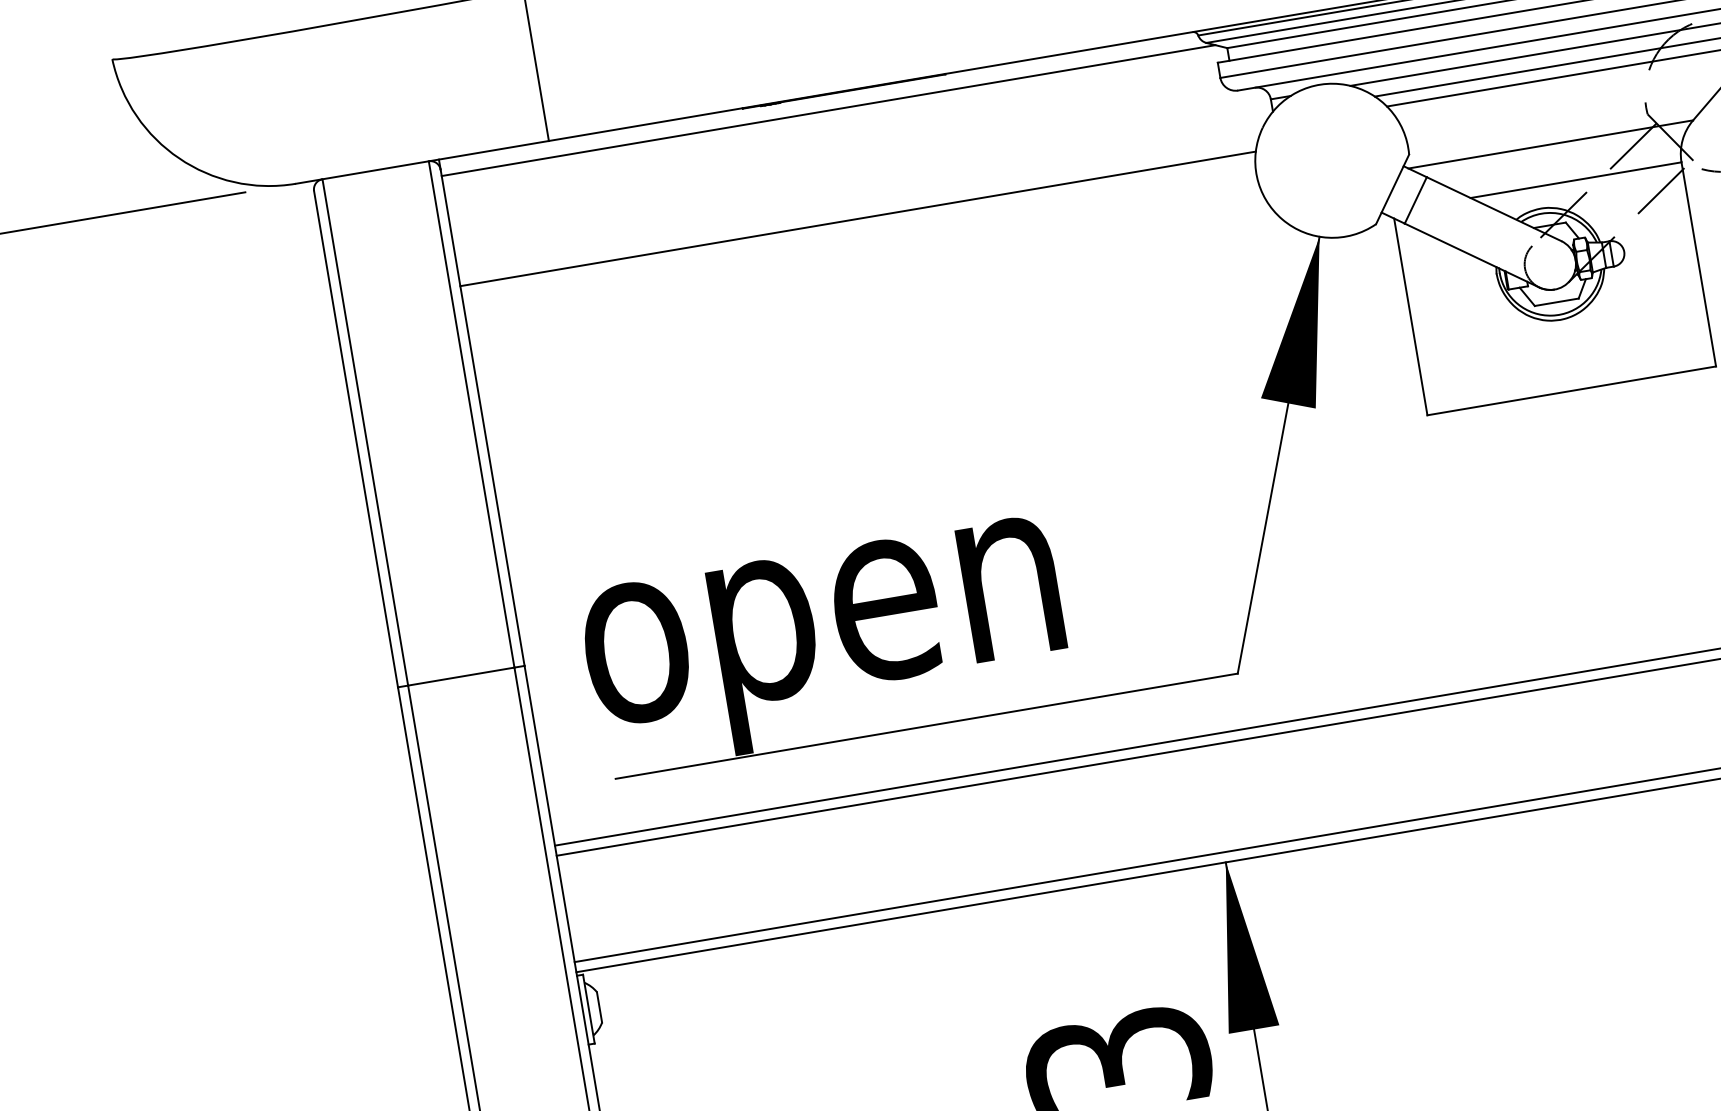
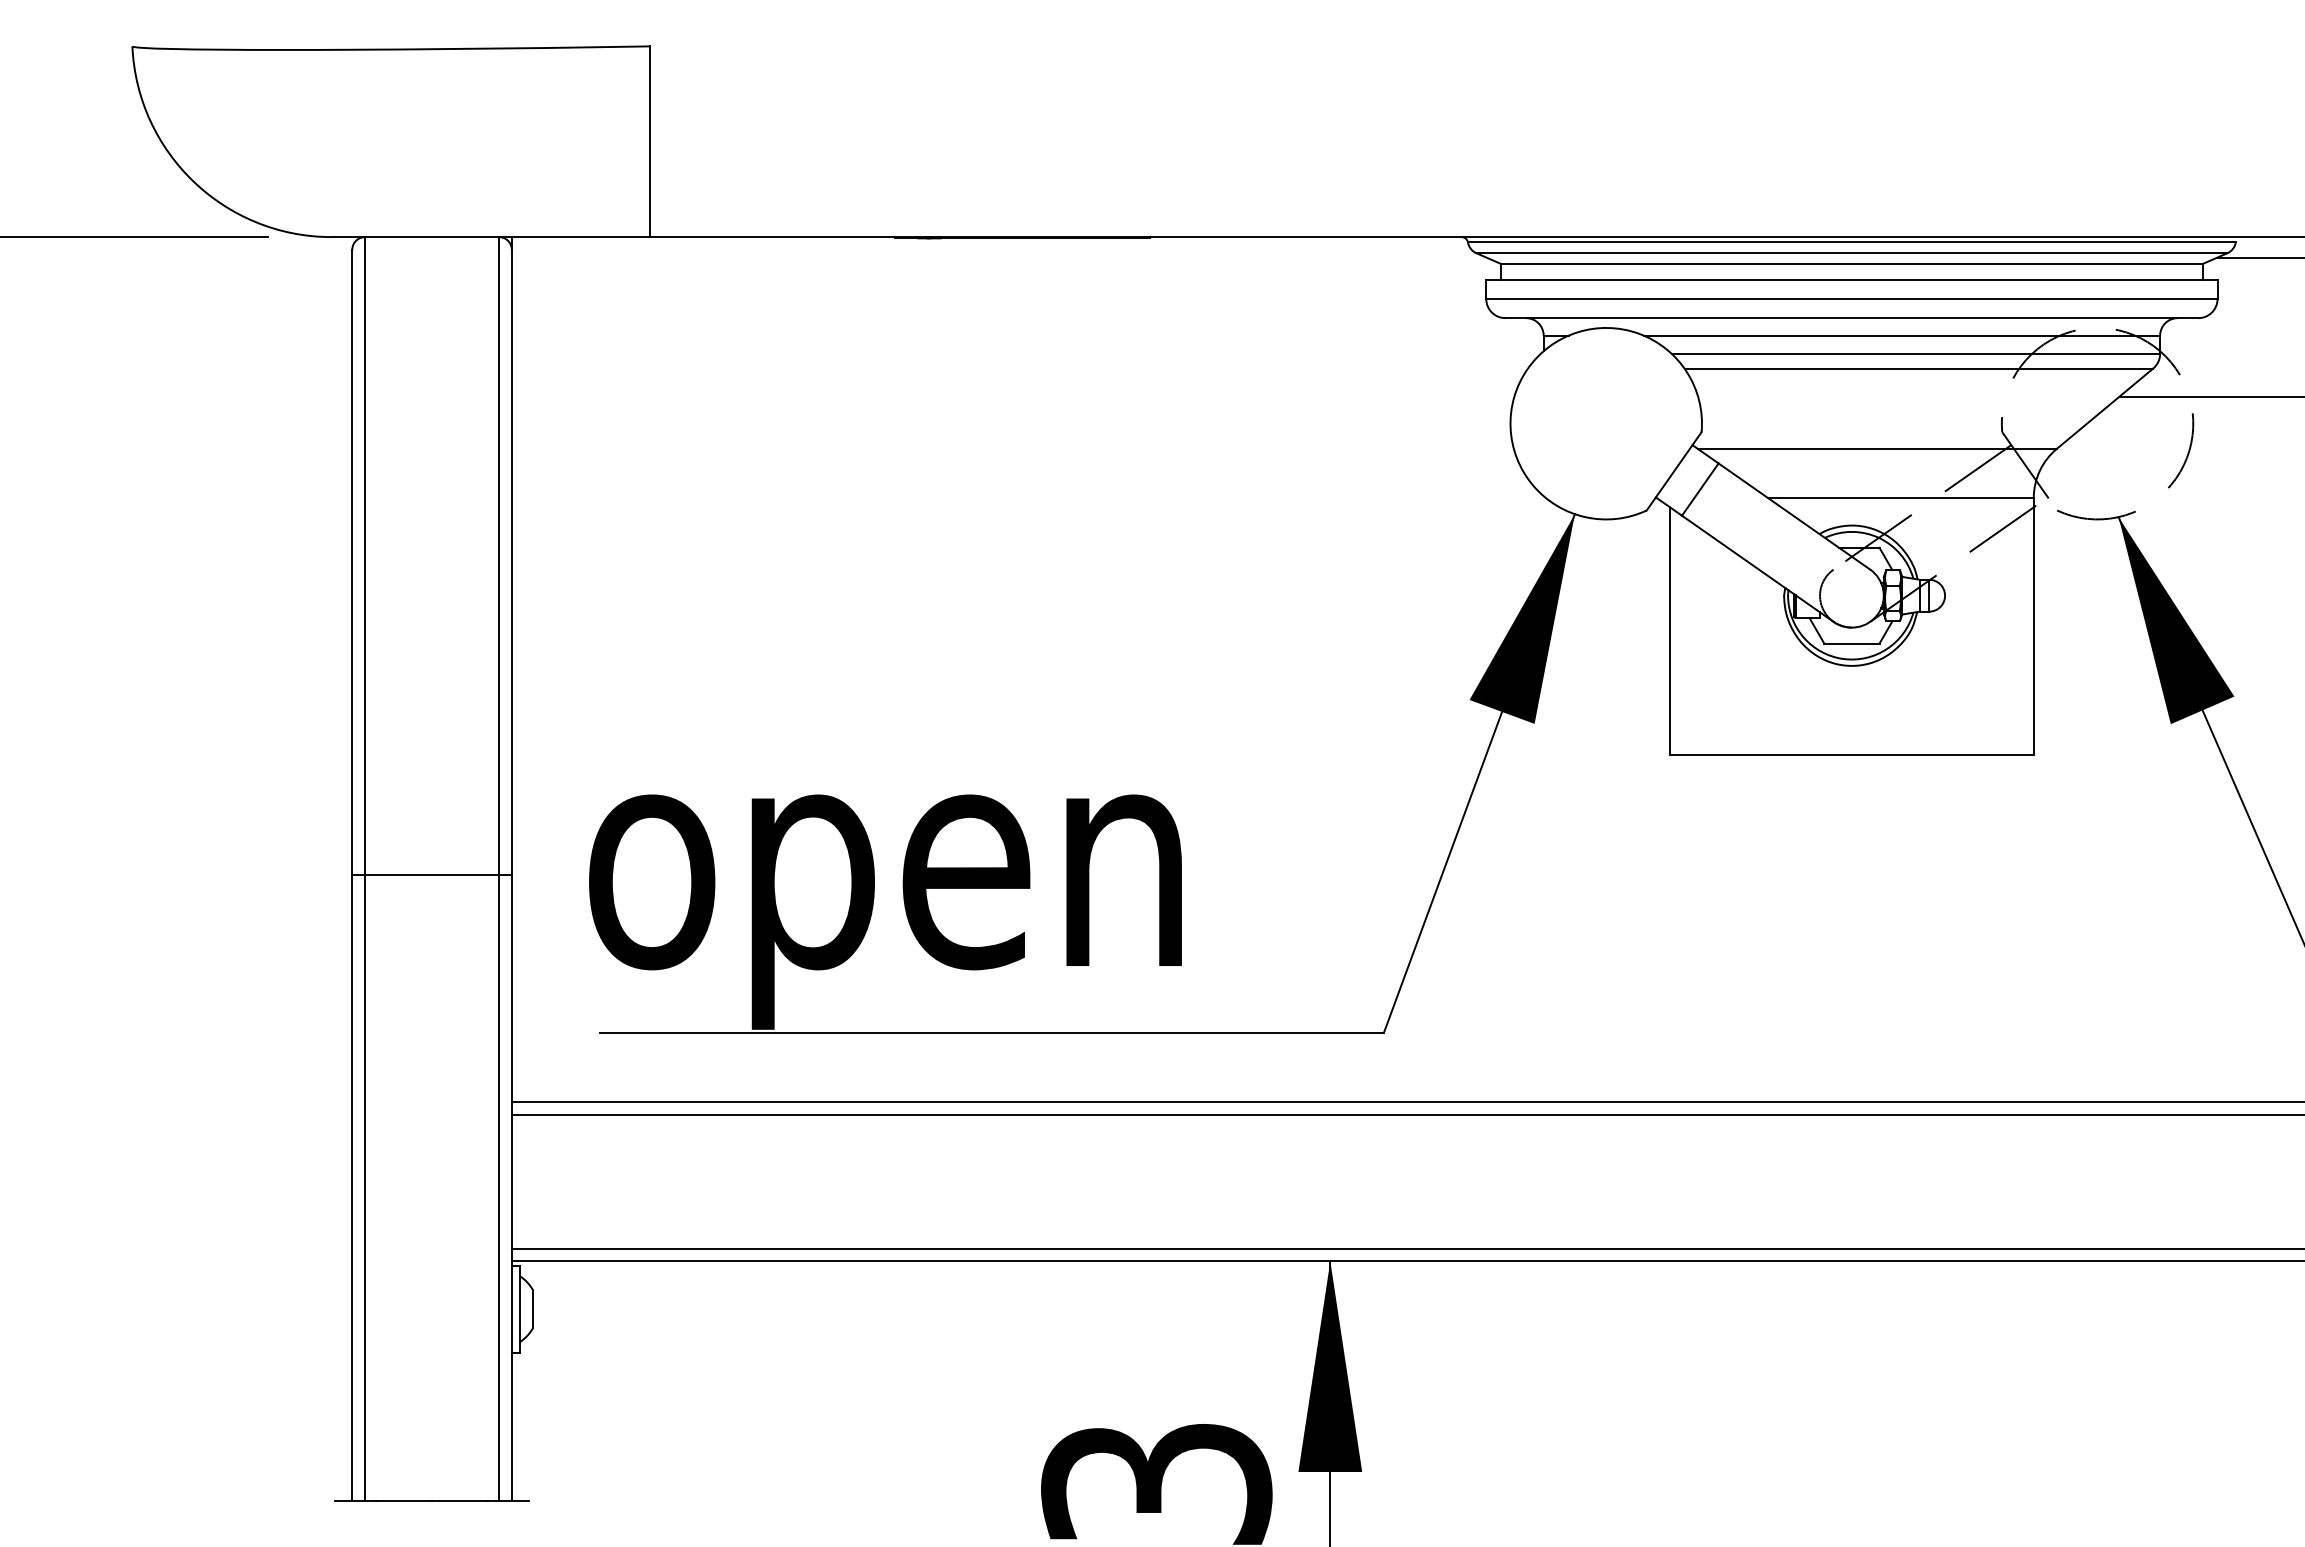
line: (828, 110) -> (999, 257), removed
line: (857, 218) -> (1012, 396), removed

